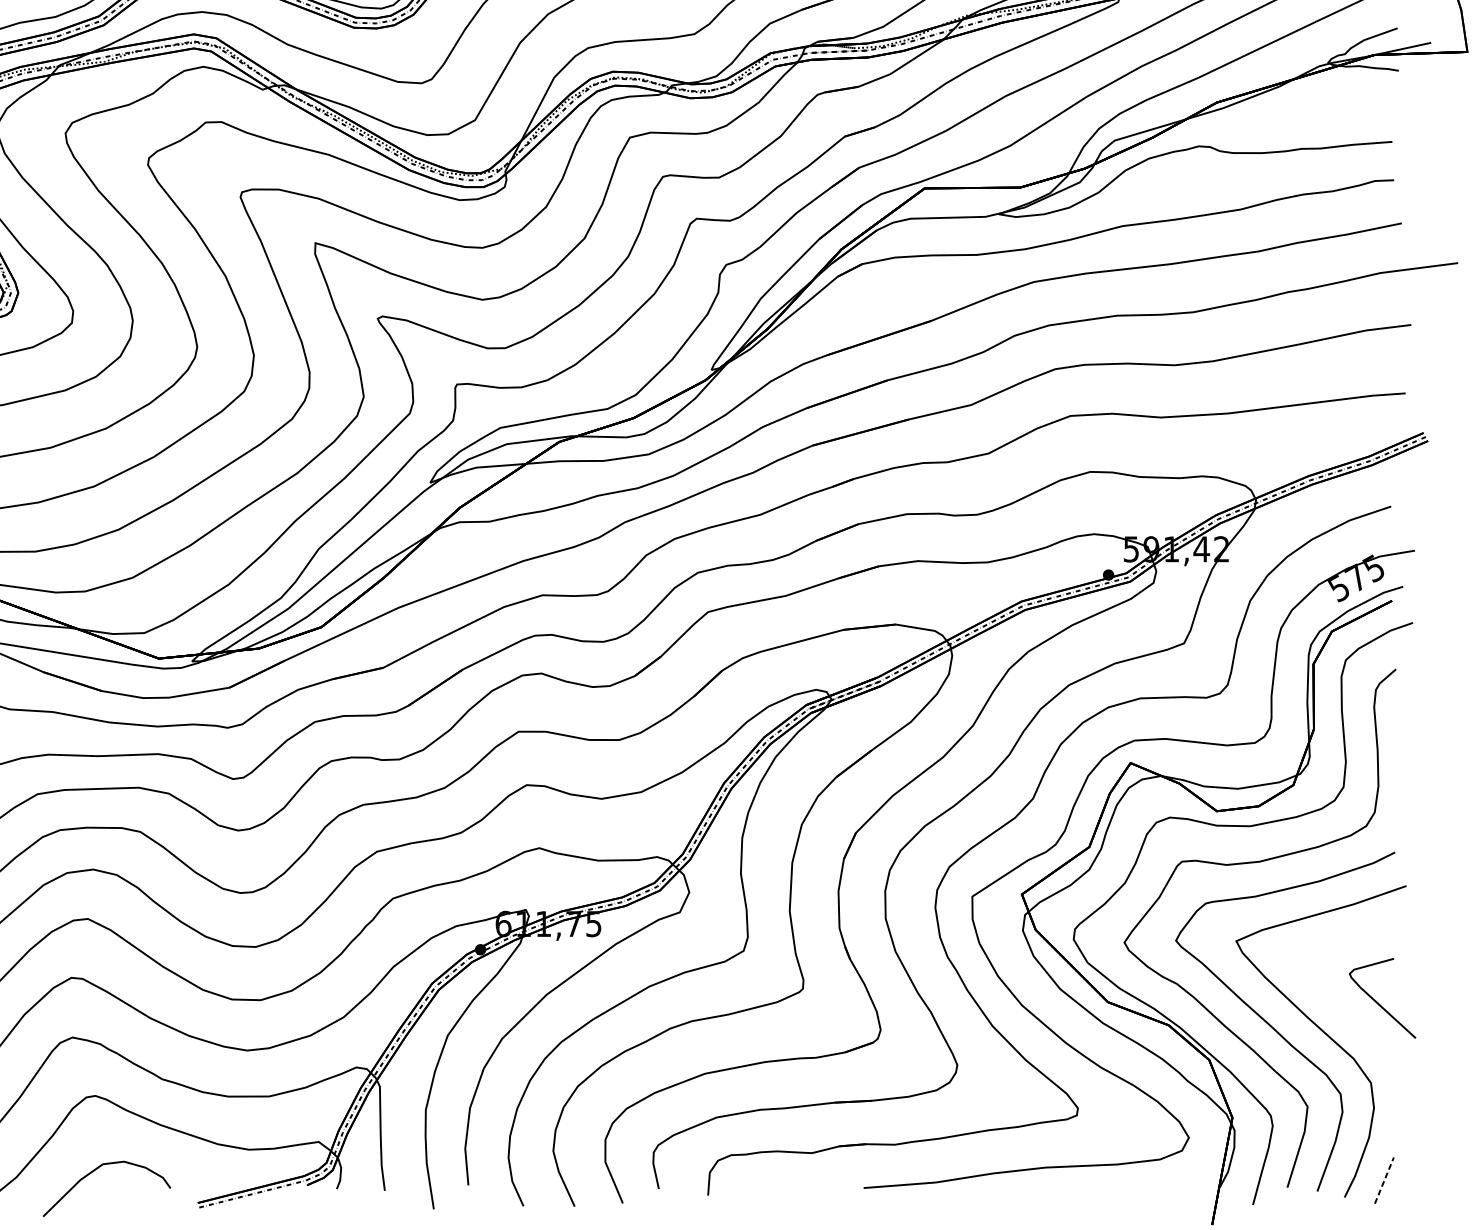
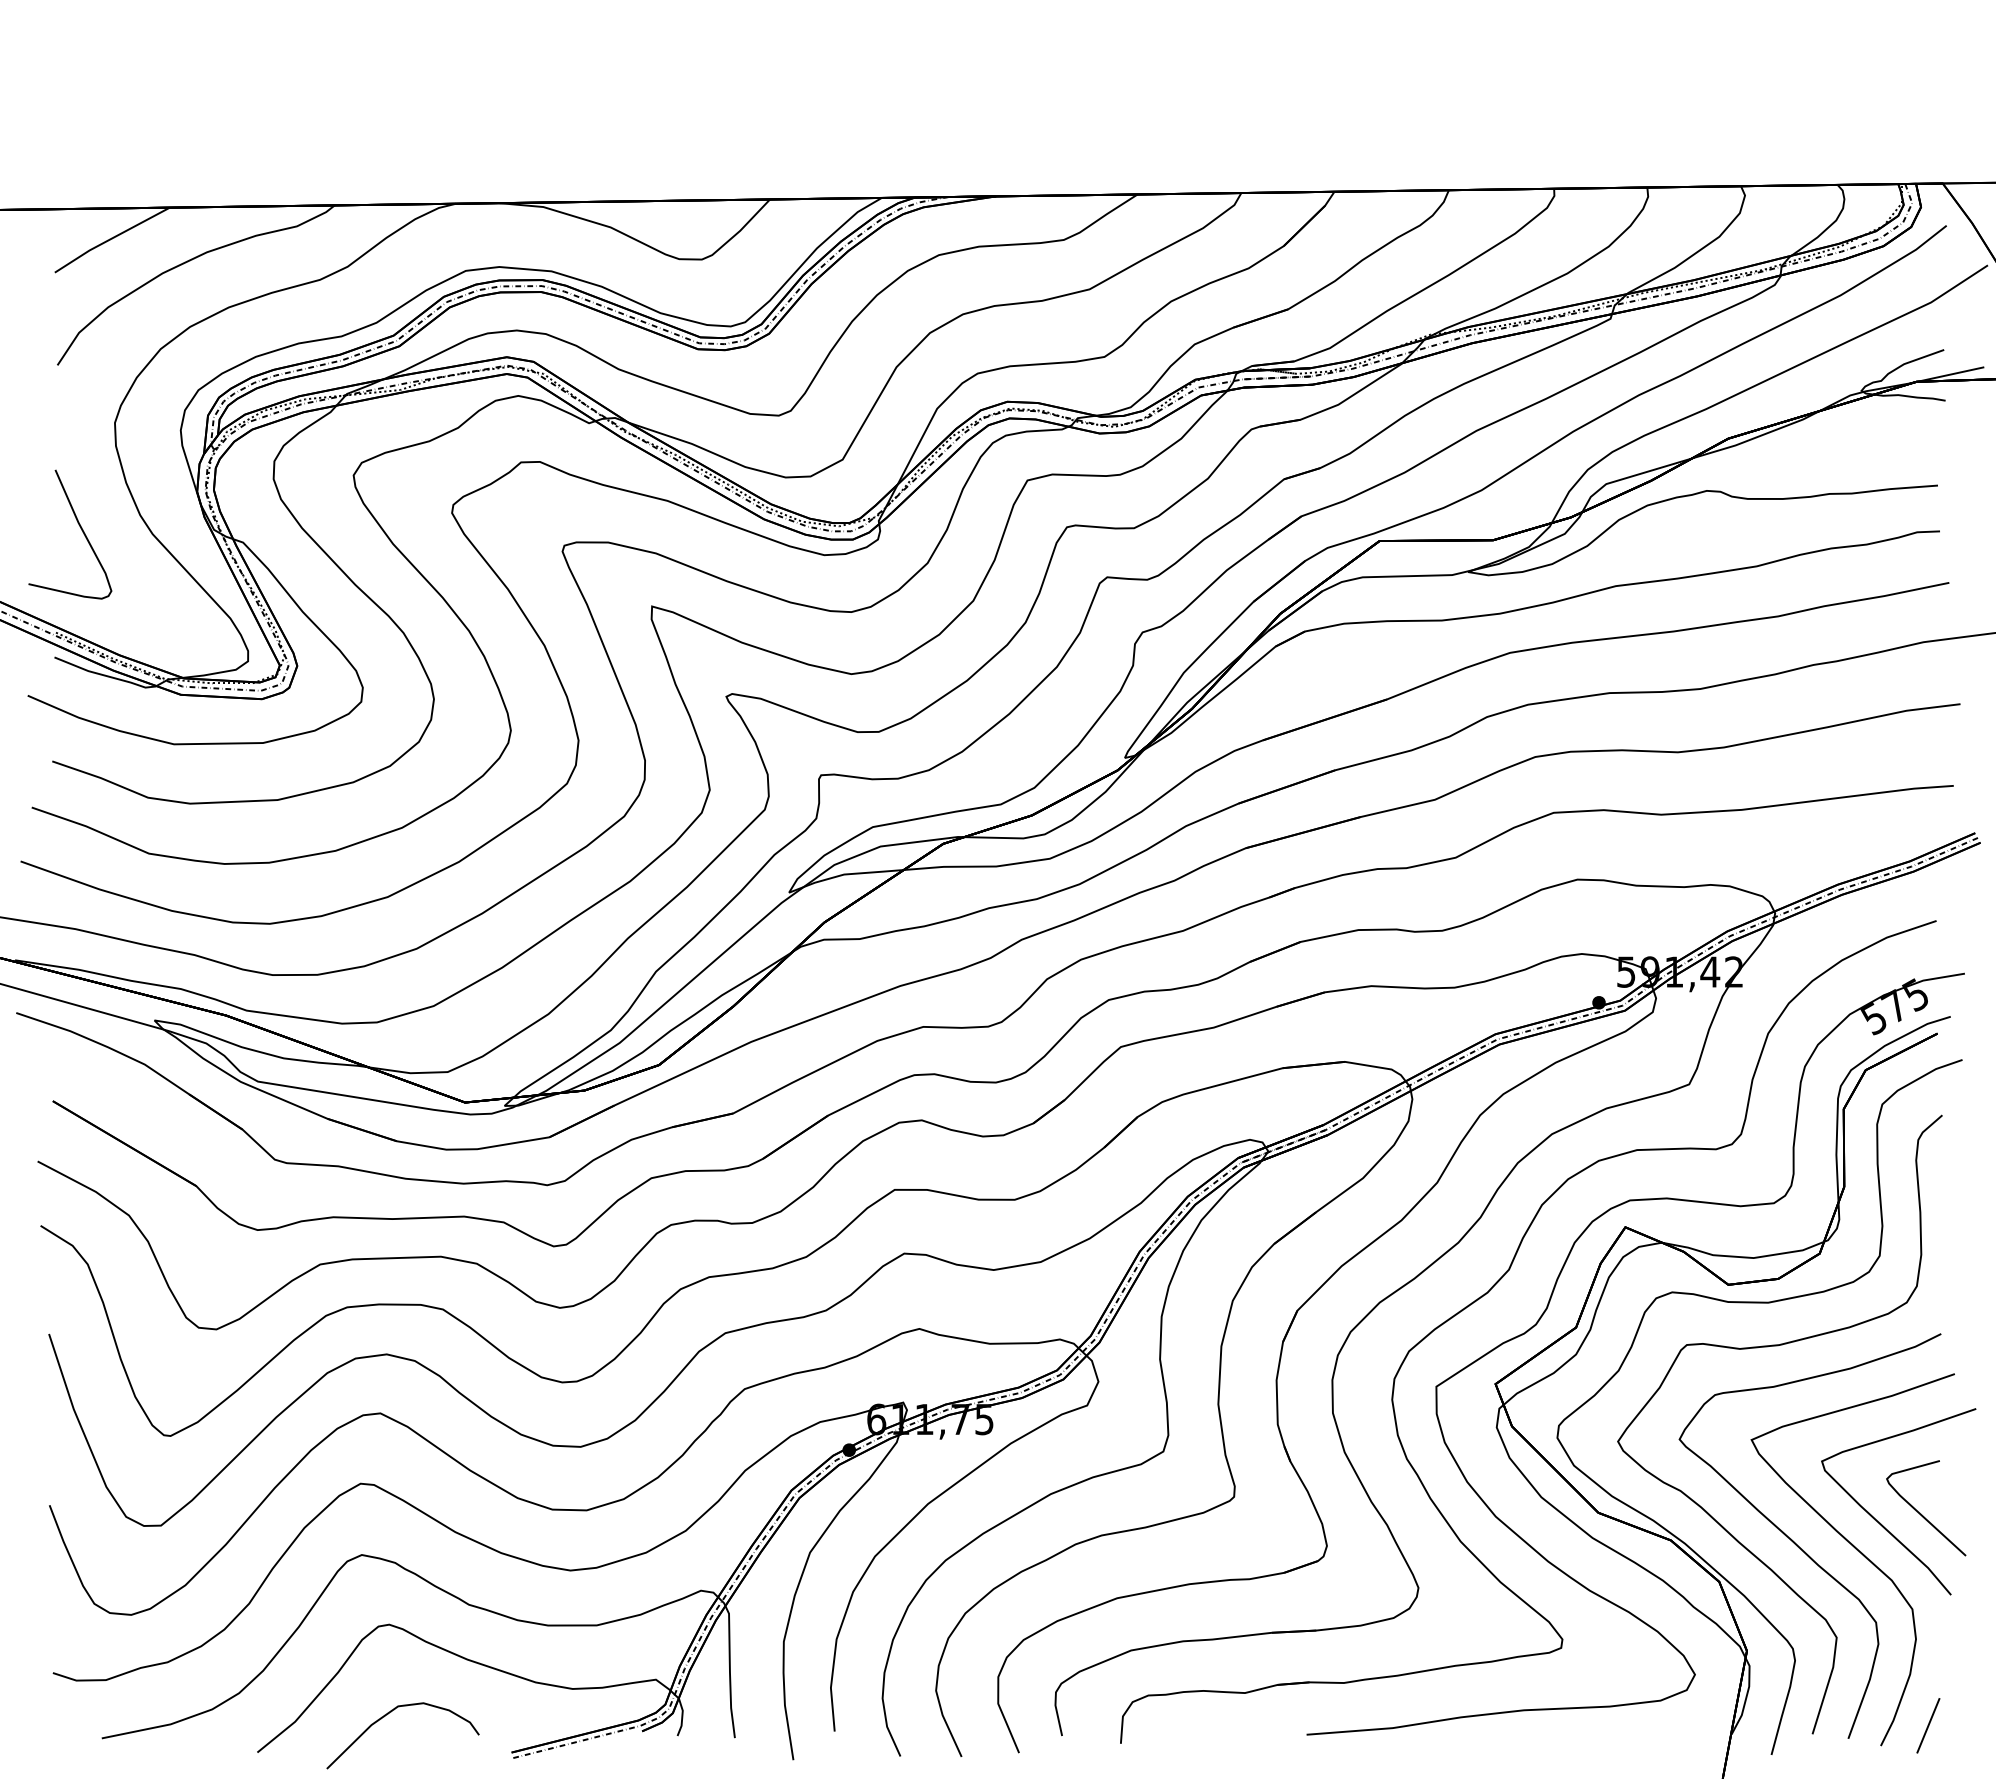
curve: (1344, 1010) -> (1880, 1522), added
line: (1384, 1180) -> (1928, 1725), dashed -> solid

